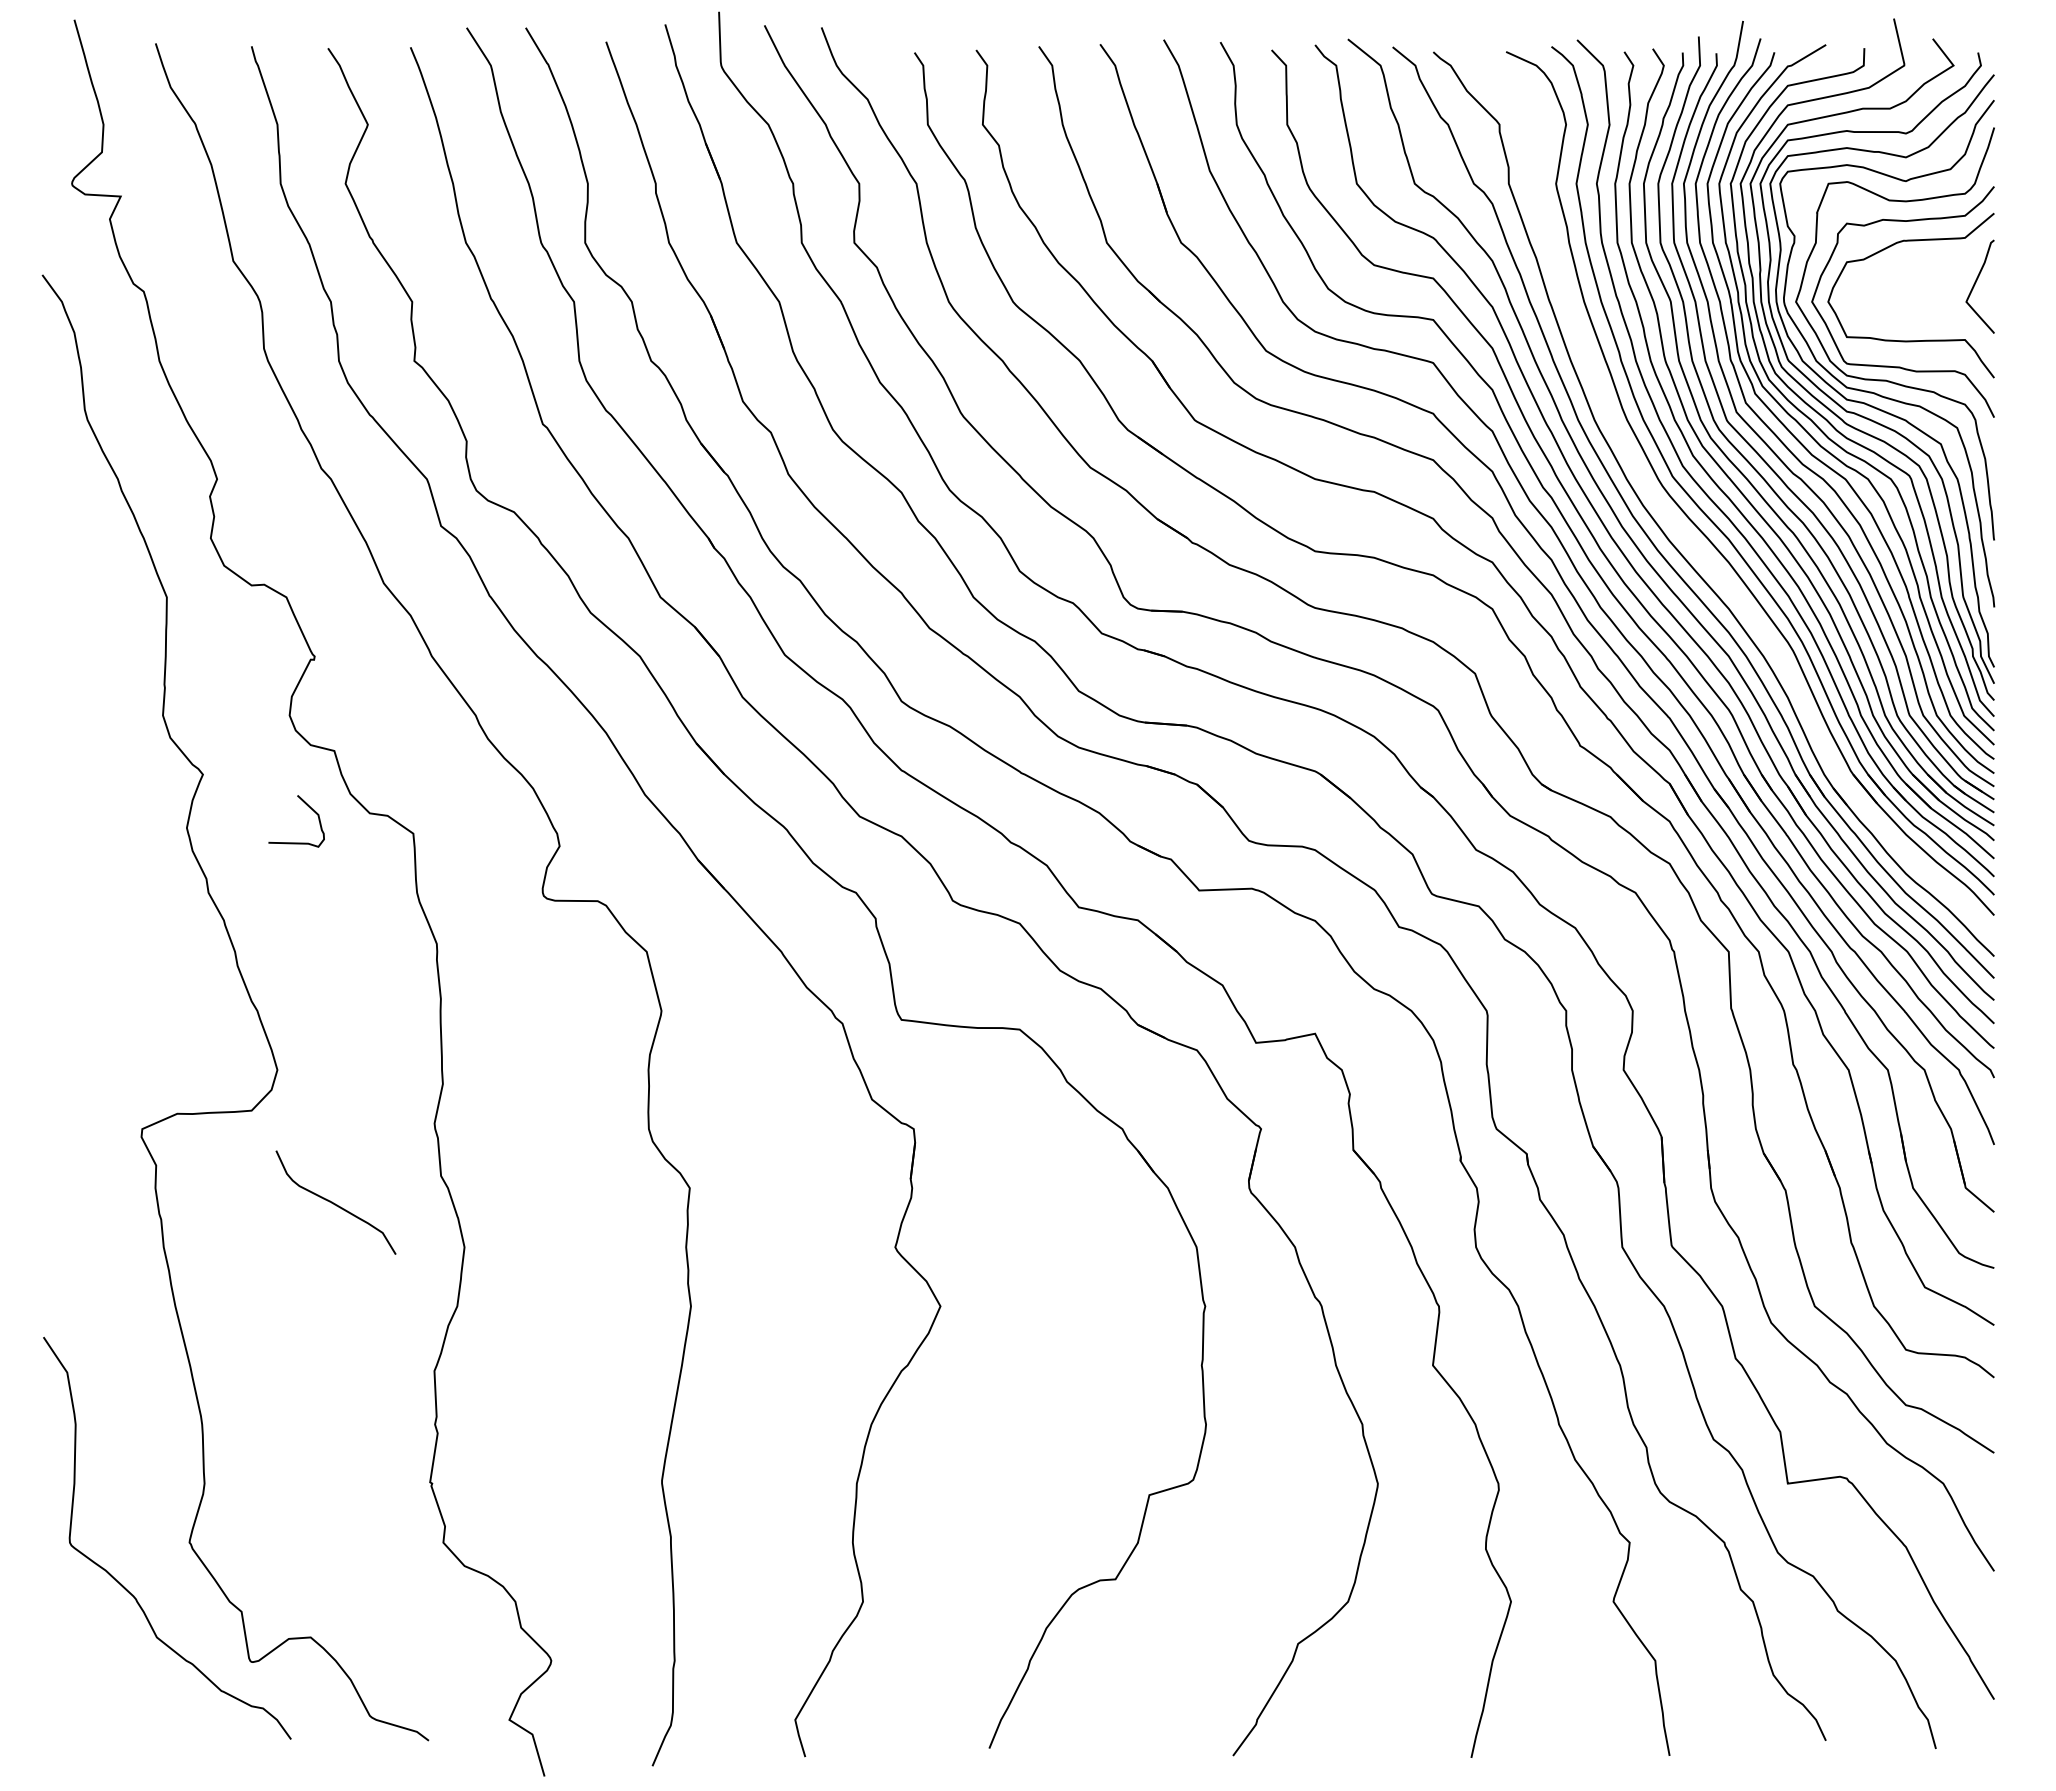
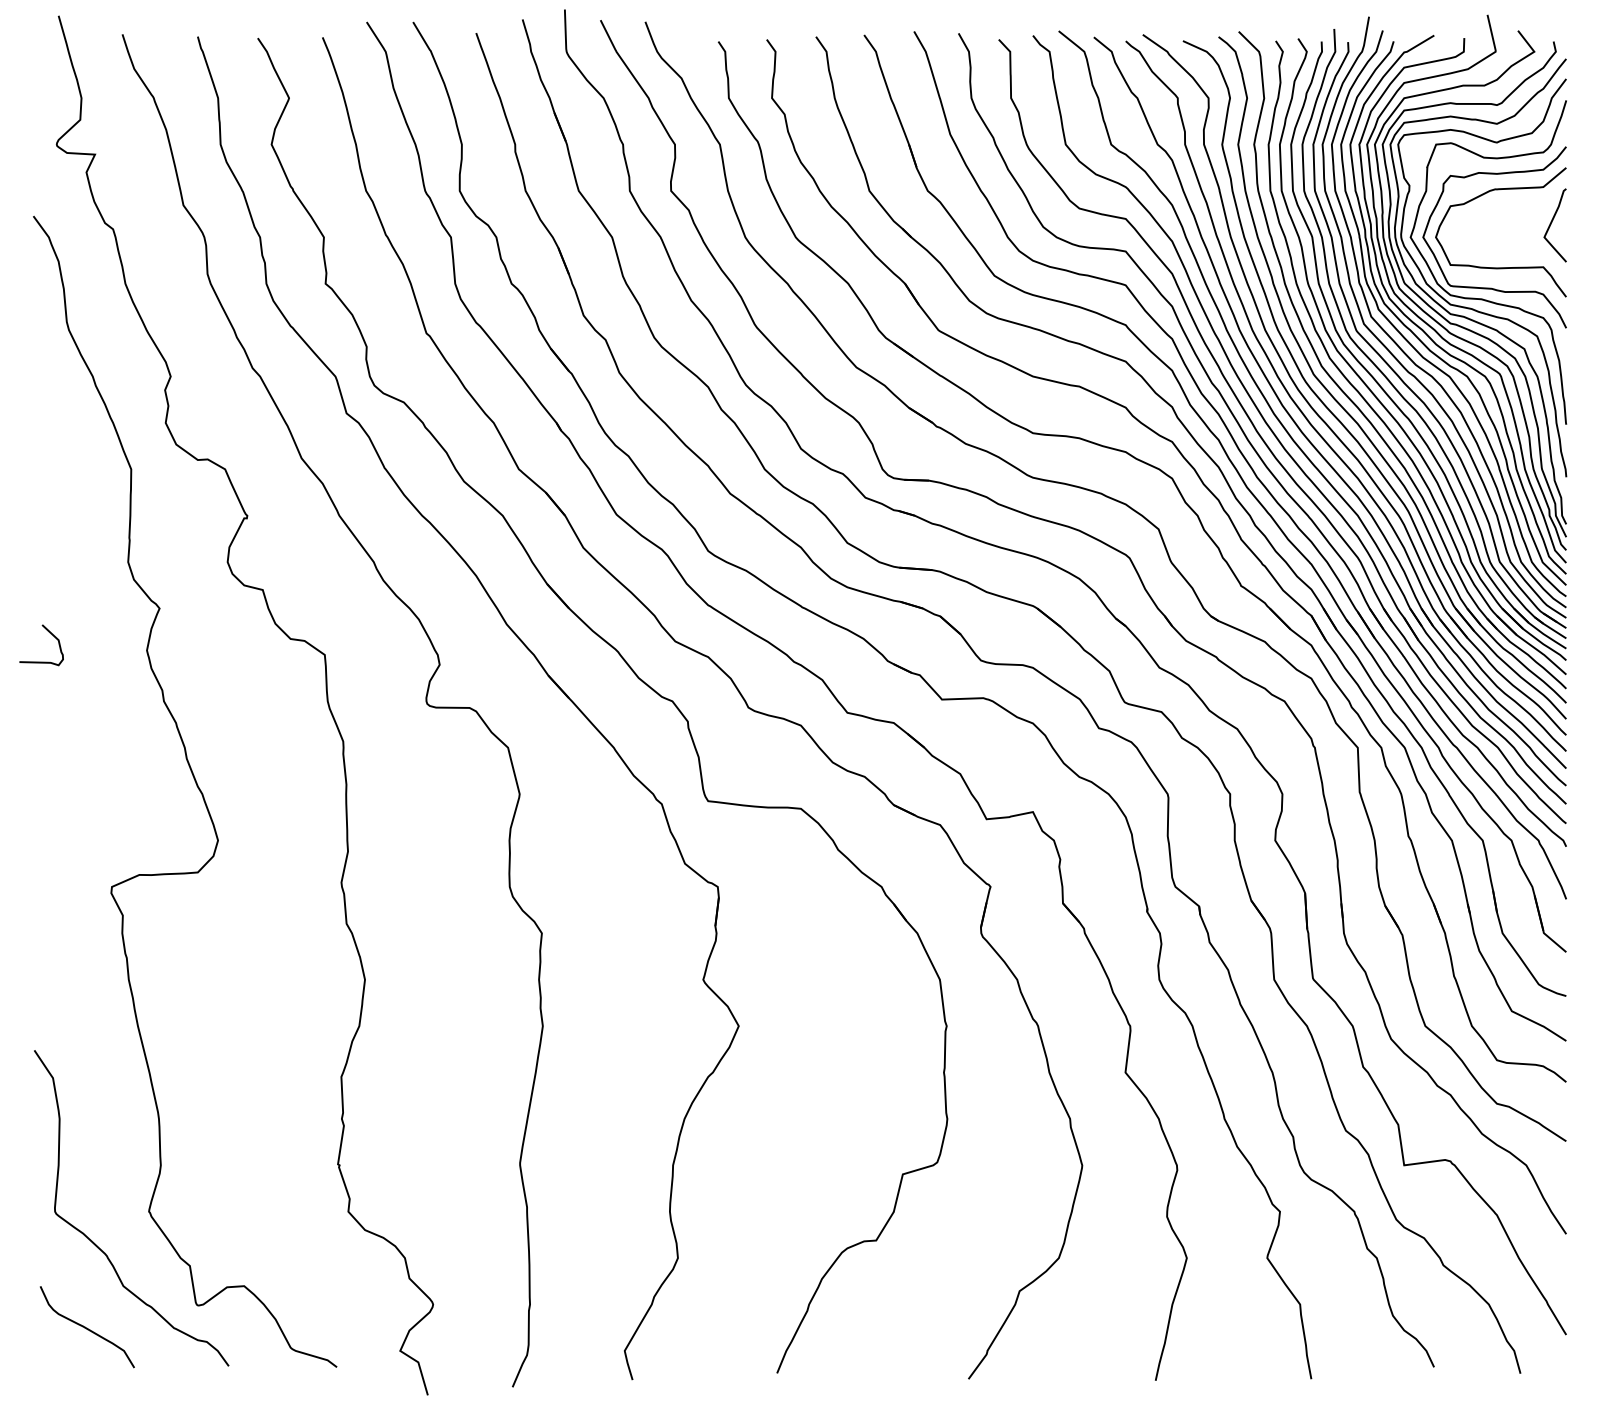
part: (1677, 525) -> (1317, 412), added
curve: (308, 807) -> (50, 634), moved
curve: (335, 1203) -> (86, 1327), moved

